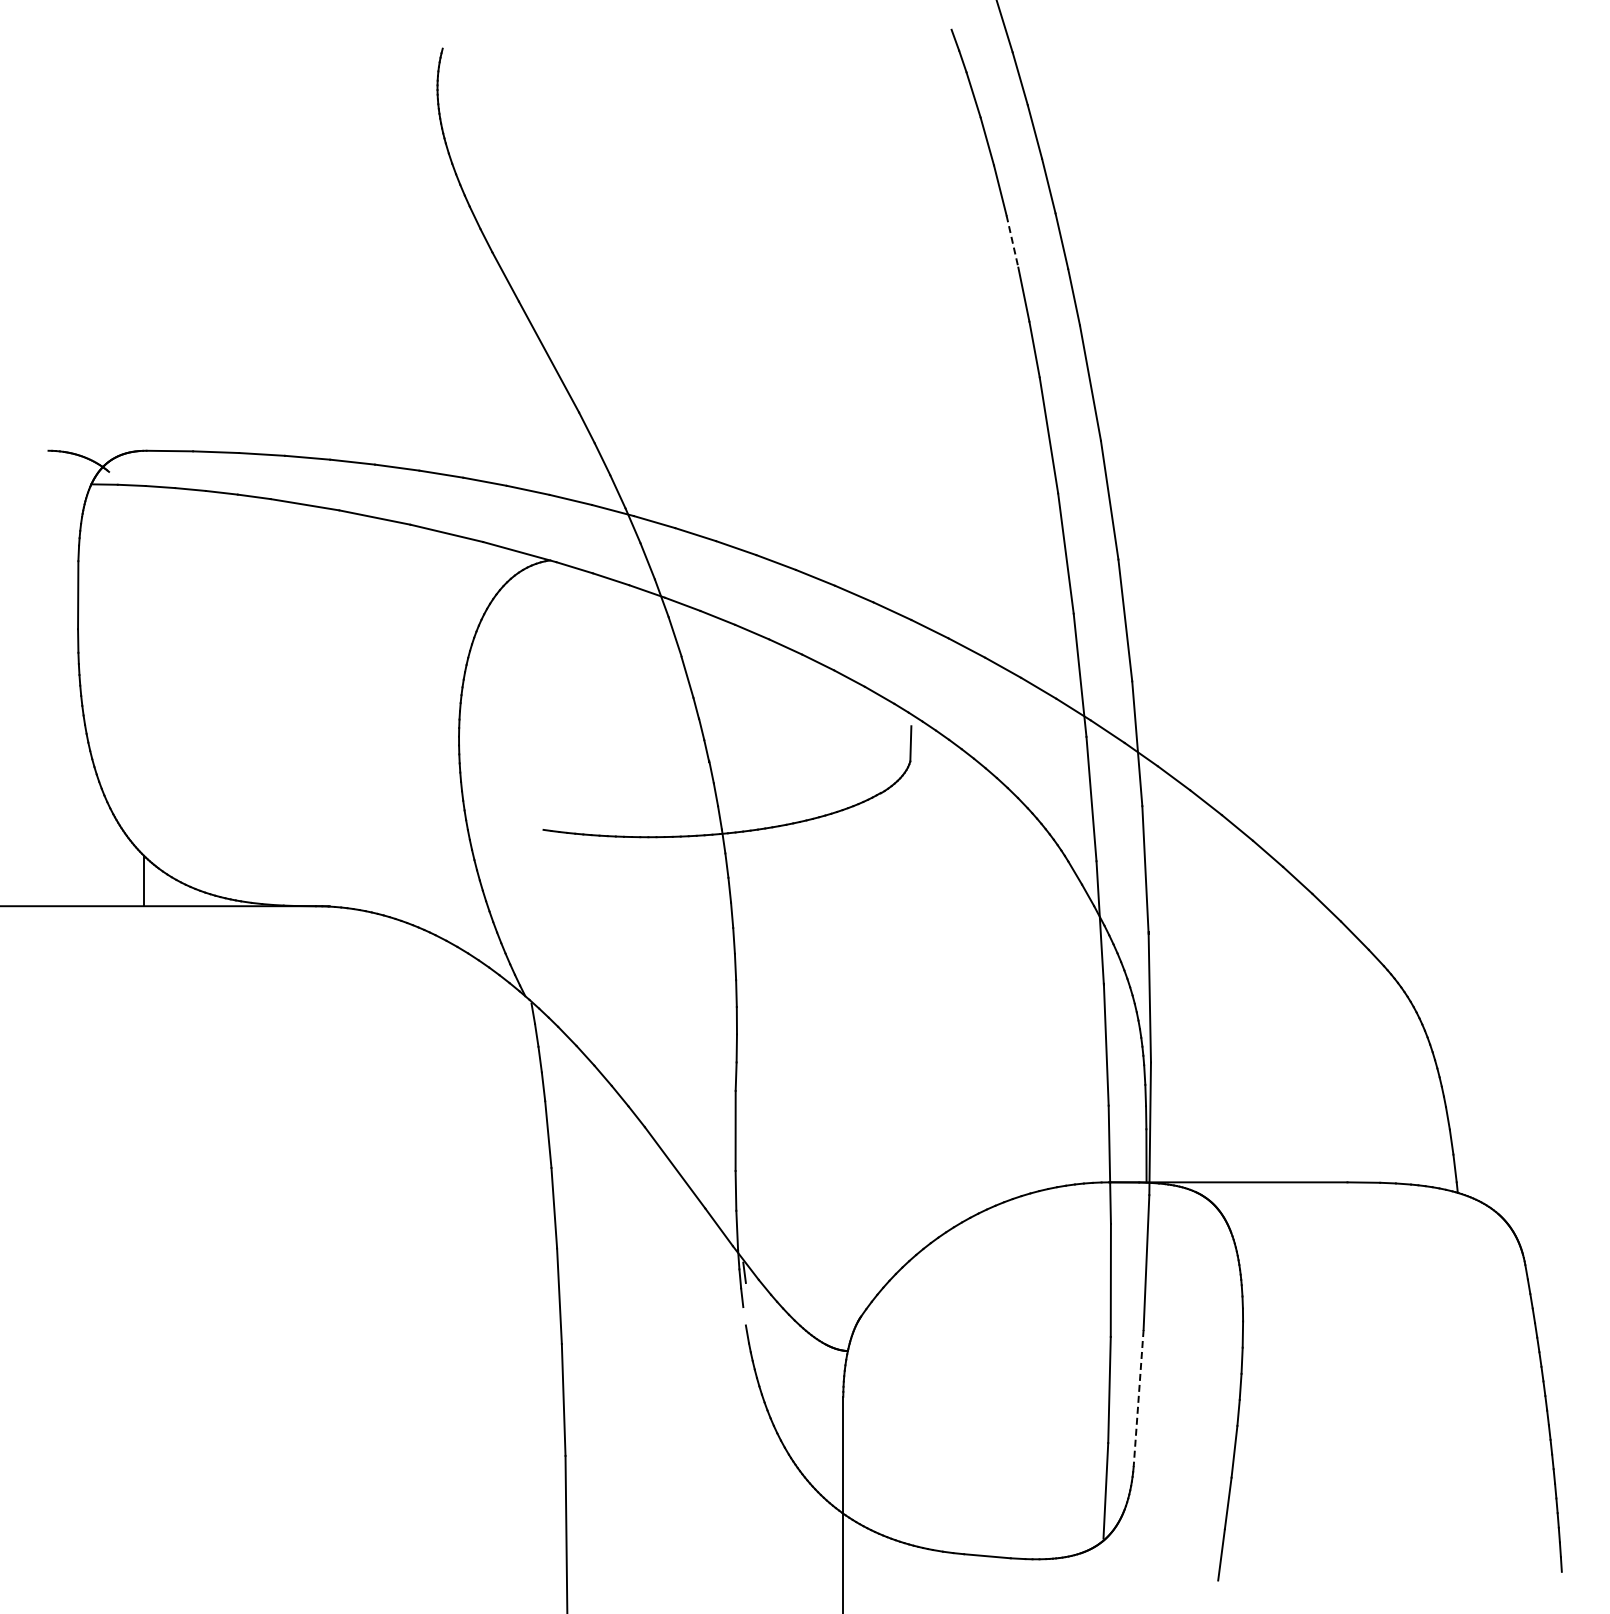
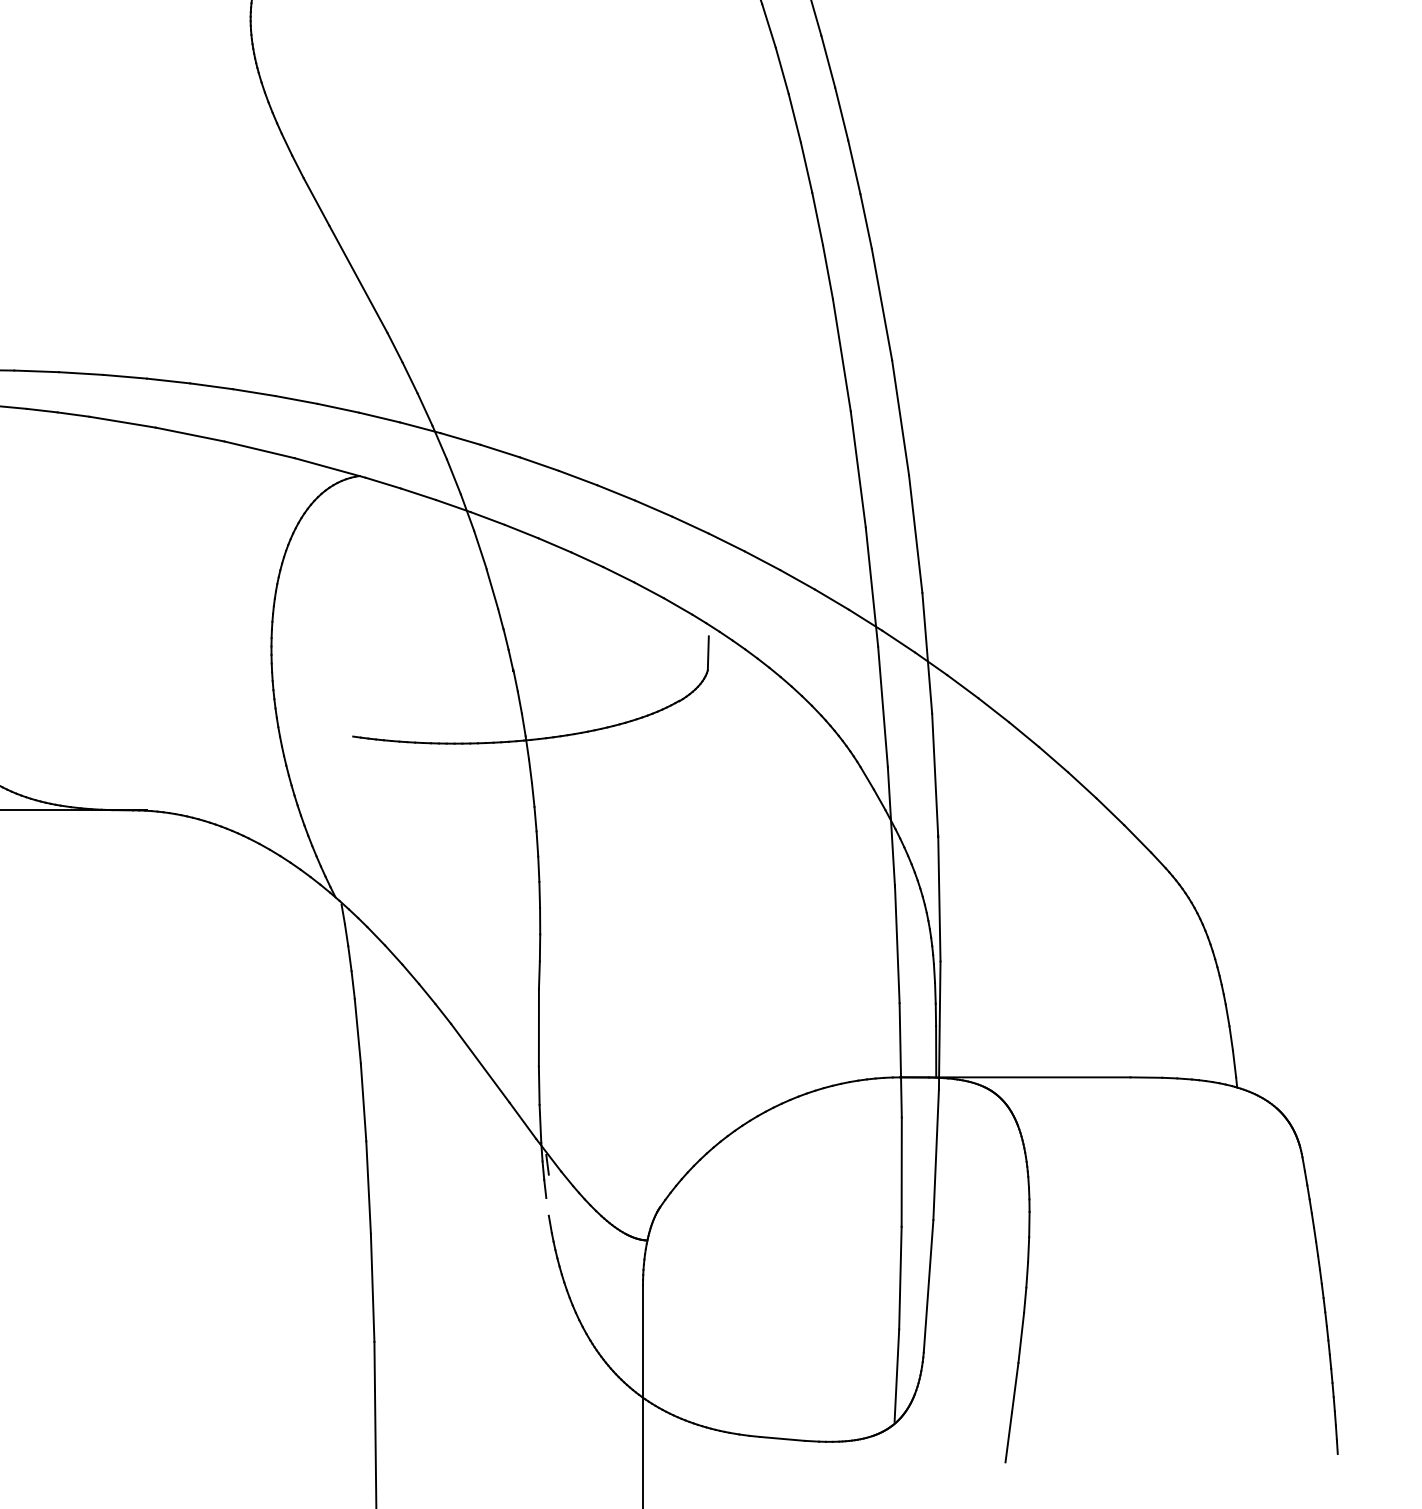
line: (1012, 241) -> (806, 167), dashed -> solid
line: (1138, 1398) -> (928, 1286), dashed -> solid

